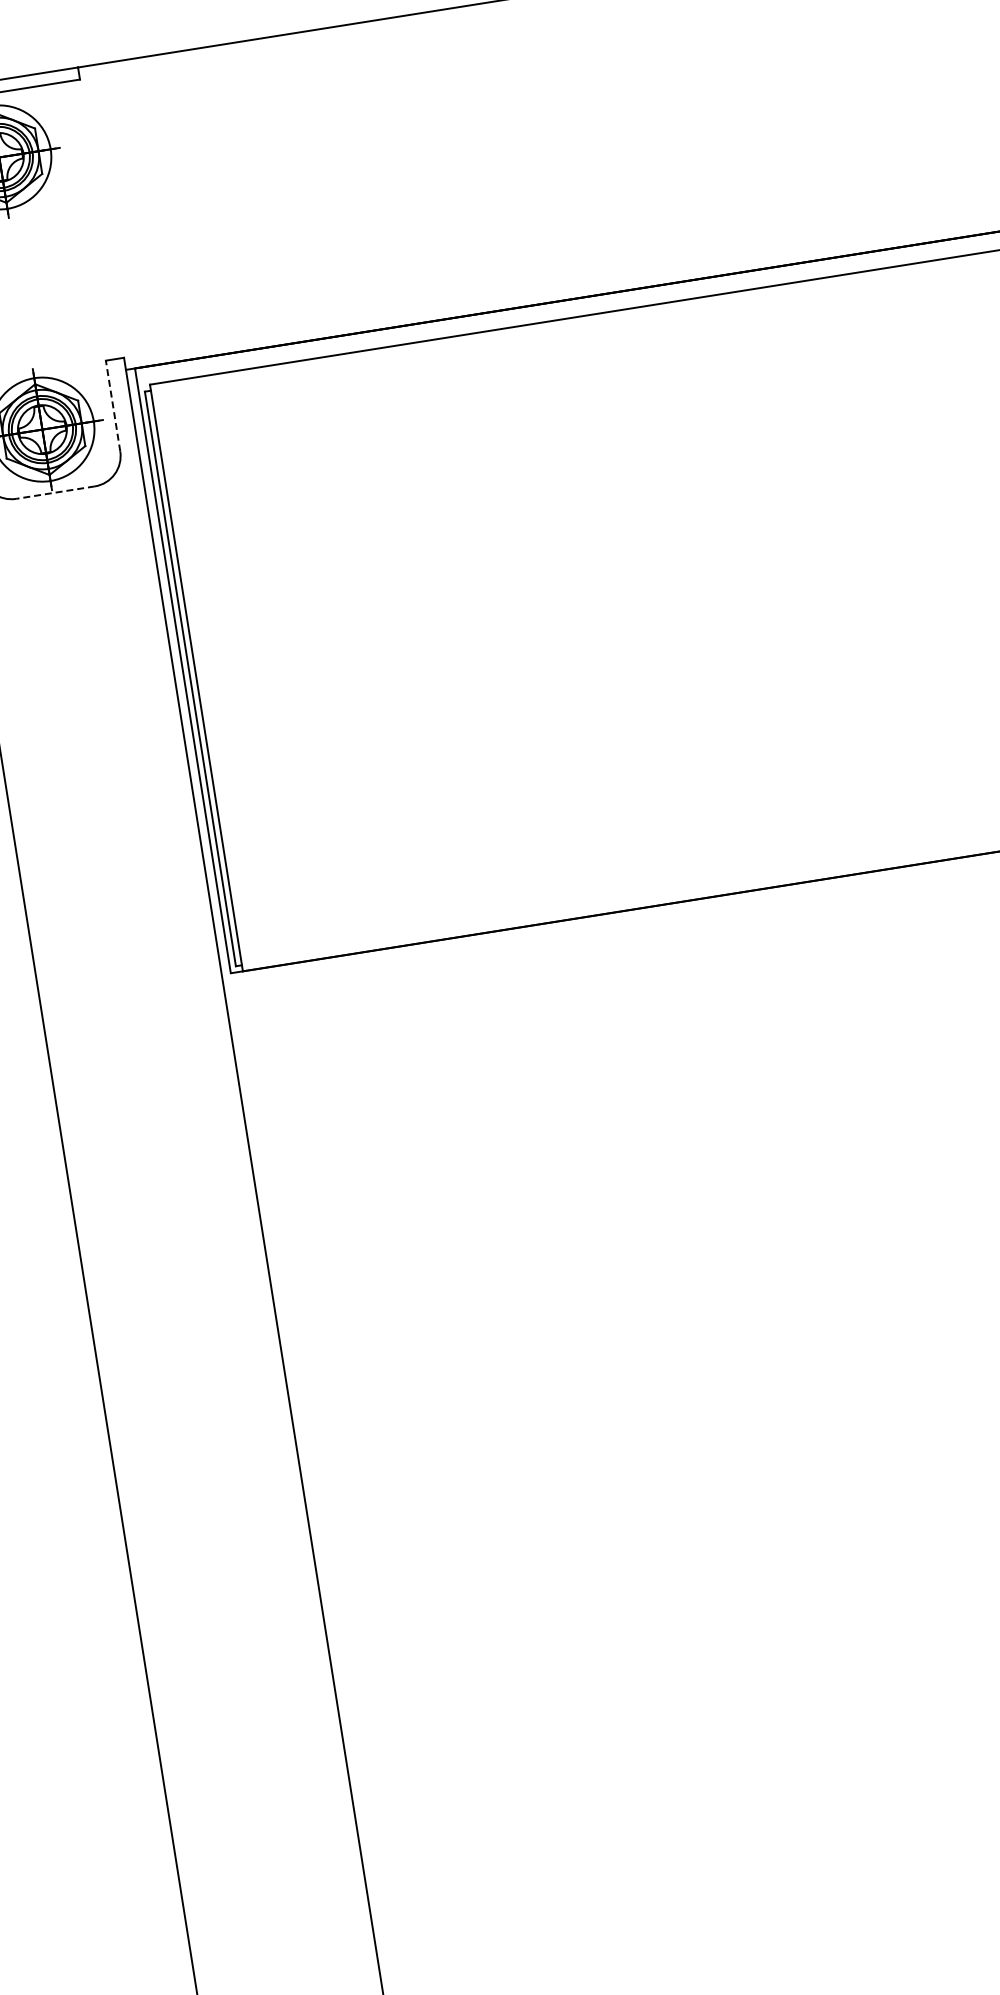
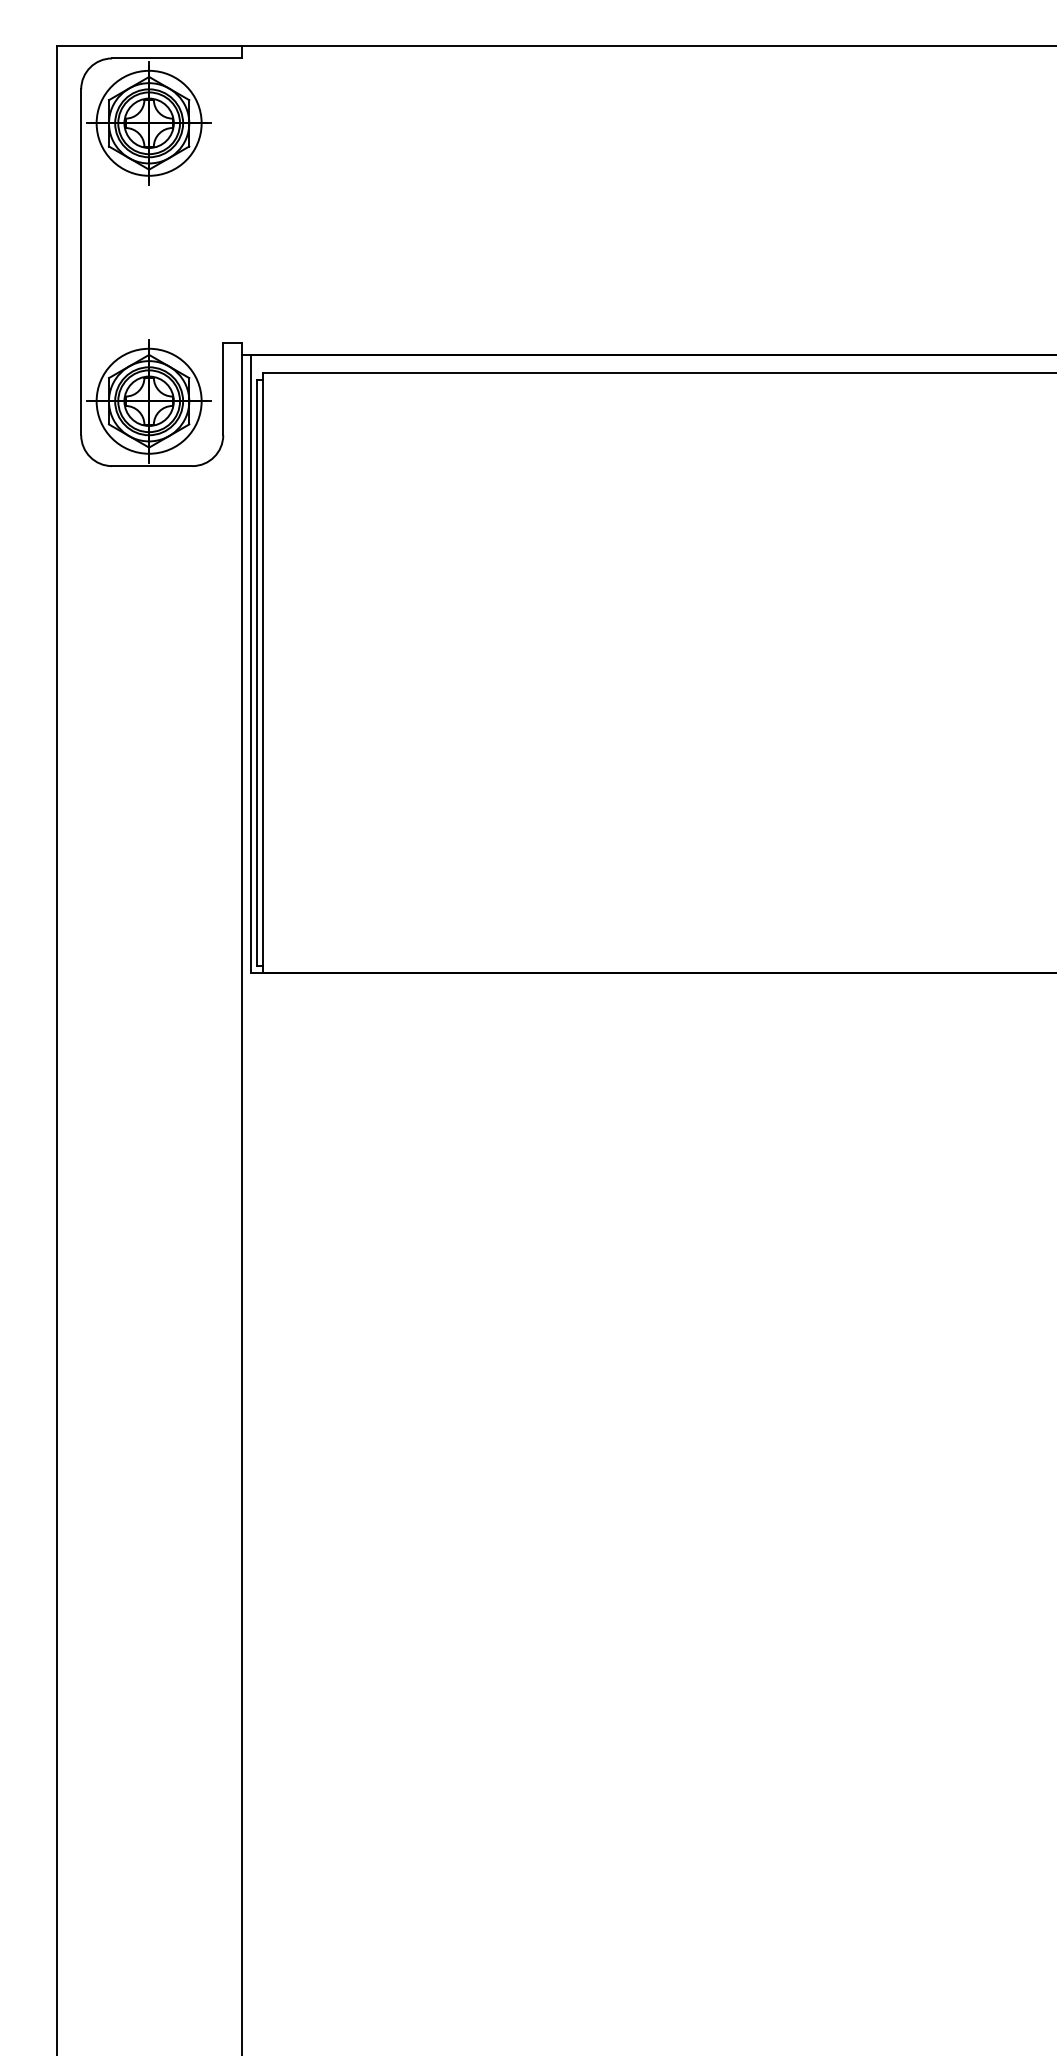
line: (113, 405) -> (223, 388), dashed -> solid
line: (54, 493) -> (151, 466), dashed -> solid

